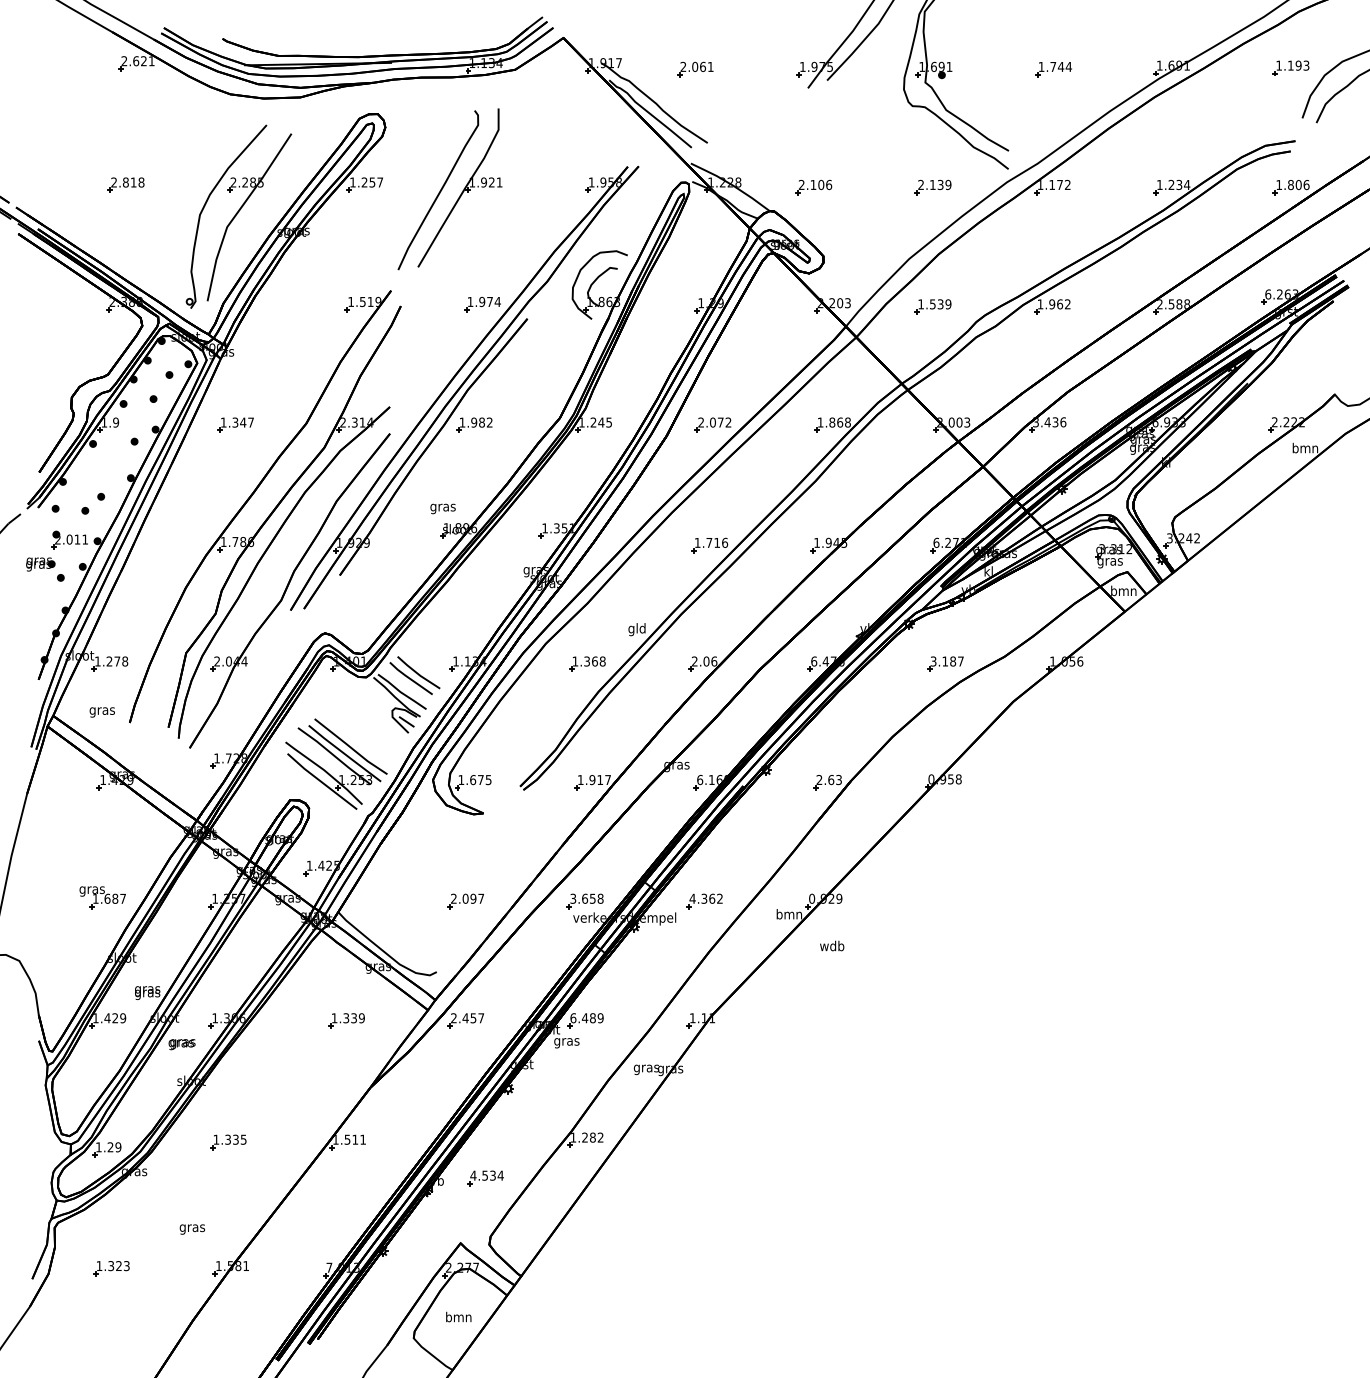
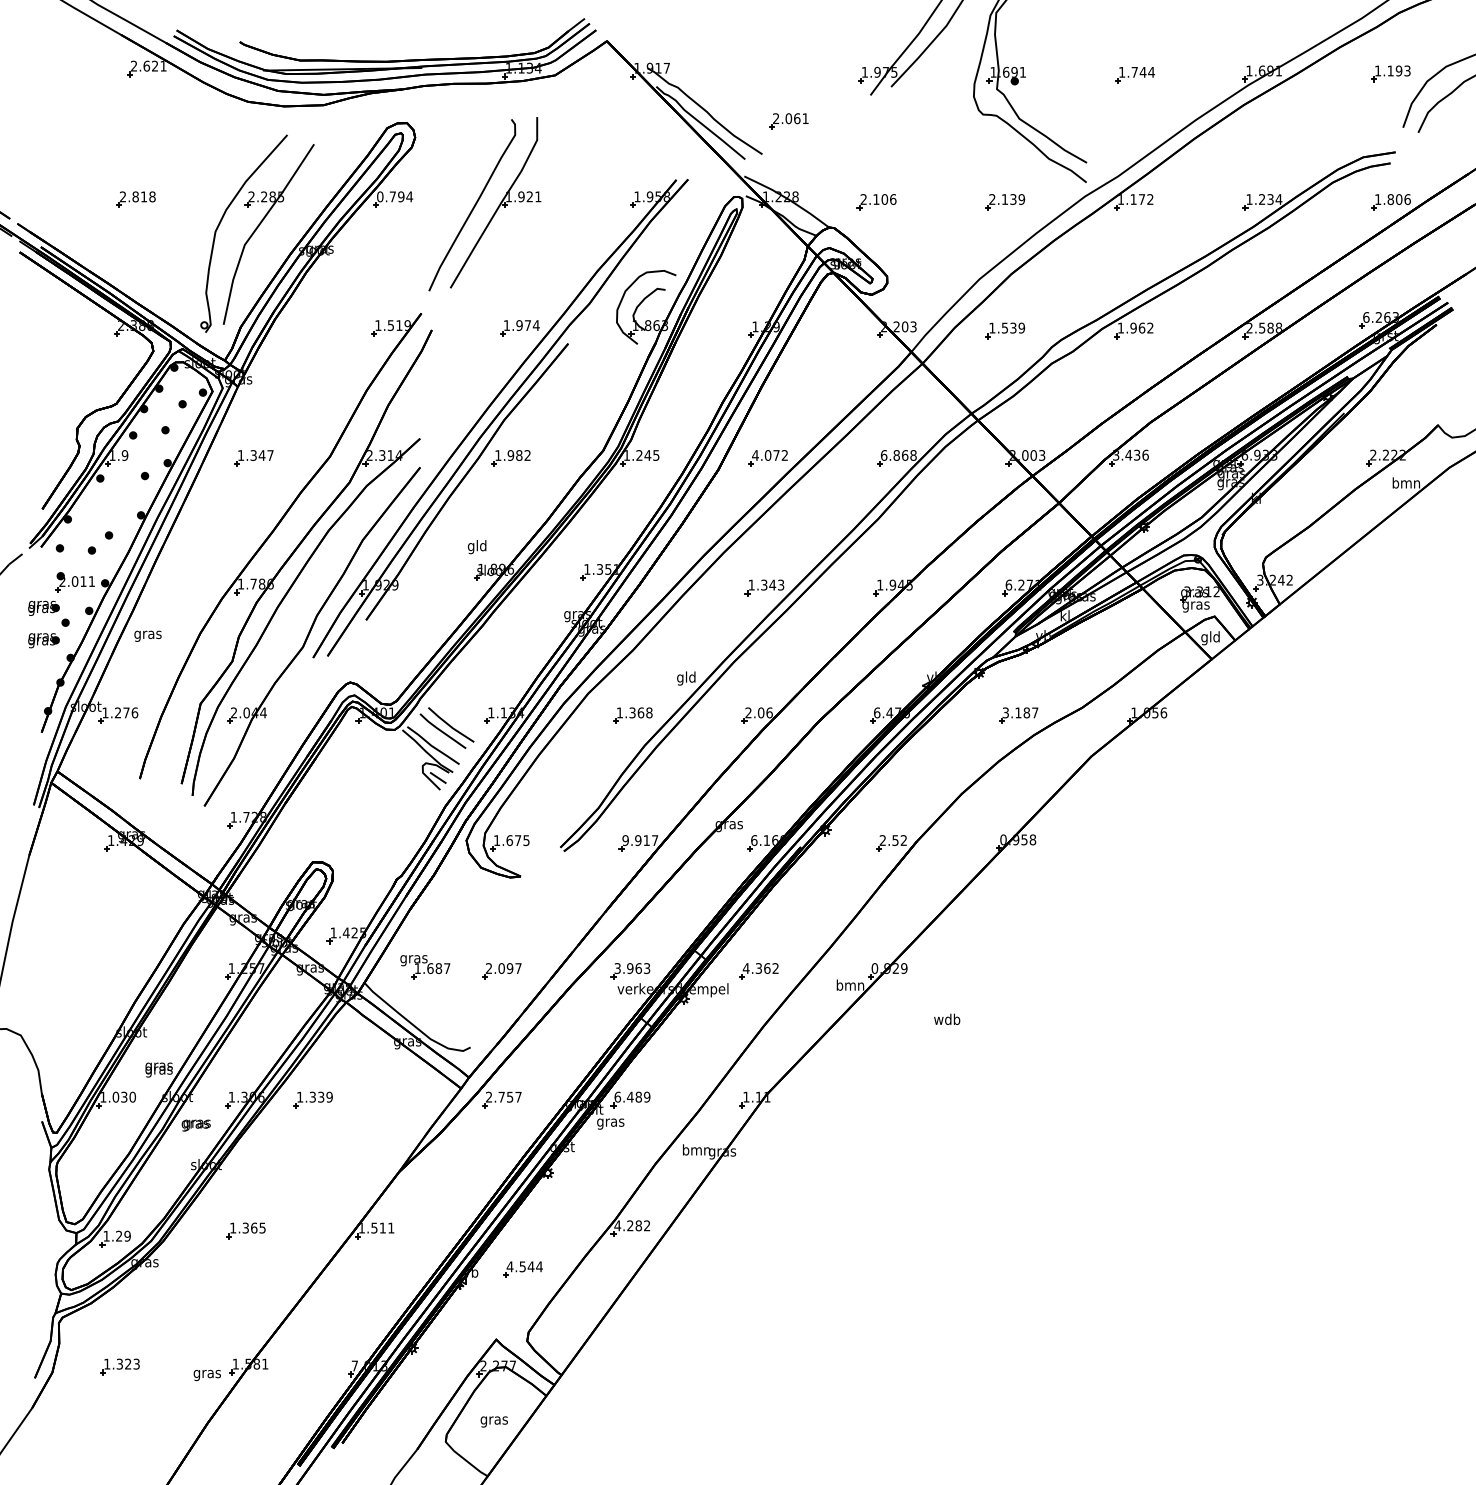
part: (695, 69) -> (789, 121), moved
text: (366, 182) -> (394, 196), 1.257 -> 0.794
text: (701, 422) -> (755, 455), 2.072 -> 4.072
text: (820, 422) -> (883, 455), 1.868 -> 6.868
text: (442, 507) -> (476, 546), gras -> gld
text: (717, 542) -> (773, 584), 1.716 -> 1.343
text: (1123, 591) -> (1210, 637), bmn -> gld
part: (40, 594) -> (43, 640), added
text: (125, 661) -> (135, 712), 1.278 -> 1.276
text: (101, 712) -> (147, 636), moved
part: (336, 763) -> (362, 822), removed
text: (580, 780) -> (625, 841), 1.917 -> 9.917
text: (834, 780) -> (899, 841), 2.63 -> 2.52
part: (102, 897) -> (425, 967), moved
text: (592, 898) -> (638, 968), 3.658 -> 3.963
text: (832, 945) -> (947, 1018), moved
text: (114, 1018) -> (123, 1097), 1.429 -> 1.030
text: (465, 1018) -> (501, 1097), 2.457 -> 2.757
part: (346, 1020) -> (313, 1099), moved
text: (646, 1068) -> (696, 1151), gras -> bmn
text: (573, 1137) -> (617, 1225), 1.282 -> 4.282
text: (235, 1139) -> (253, 1227), 1.335 -> 1.365
text: (492, 1175) -> (530, 1266), 4.534 -> 4.544
text: (192, 1229) -> (207, 1375), moved
text: (458, 1317) -> (493, 1419), bmn -> gras

